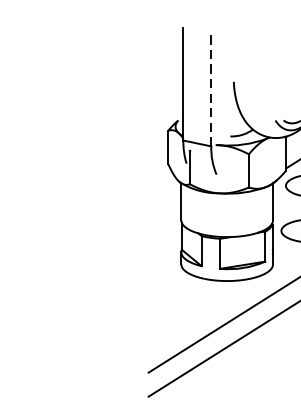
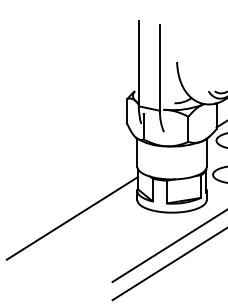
line: (211, 90) -> (160, 68), dashed -> solid
line: (94, 288) -> (71, 218), added

